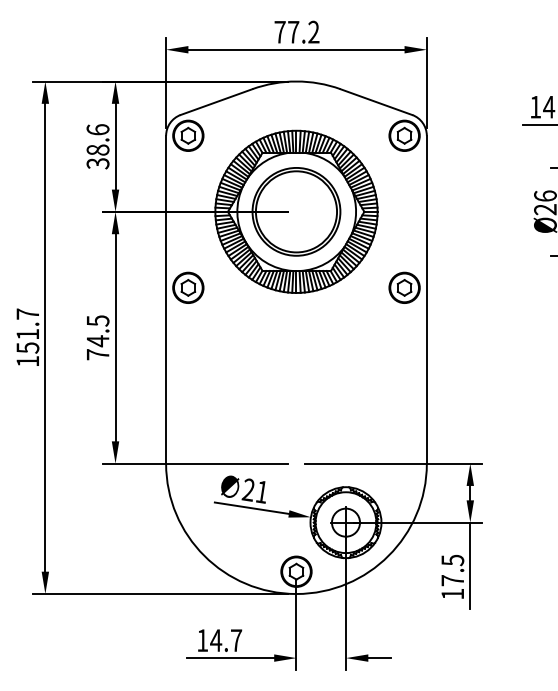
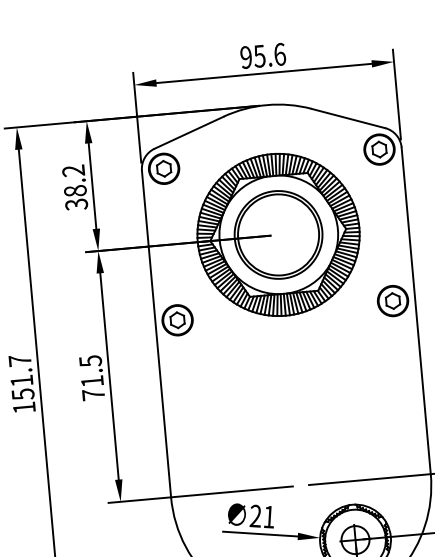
text: (296, 31) -> (262, 55), 77.2 -> 95.6
text: (97, 129) -> (73, 170), 38.6 -> 38.2
text: (98, 341) -> (92, 381), 74.5 -> 71.5

